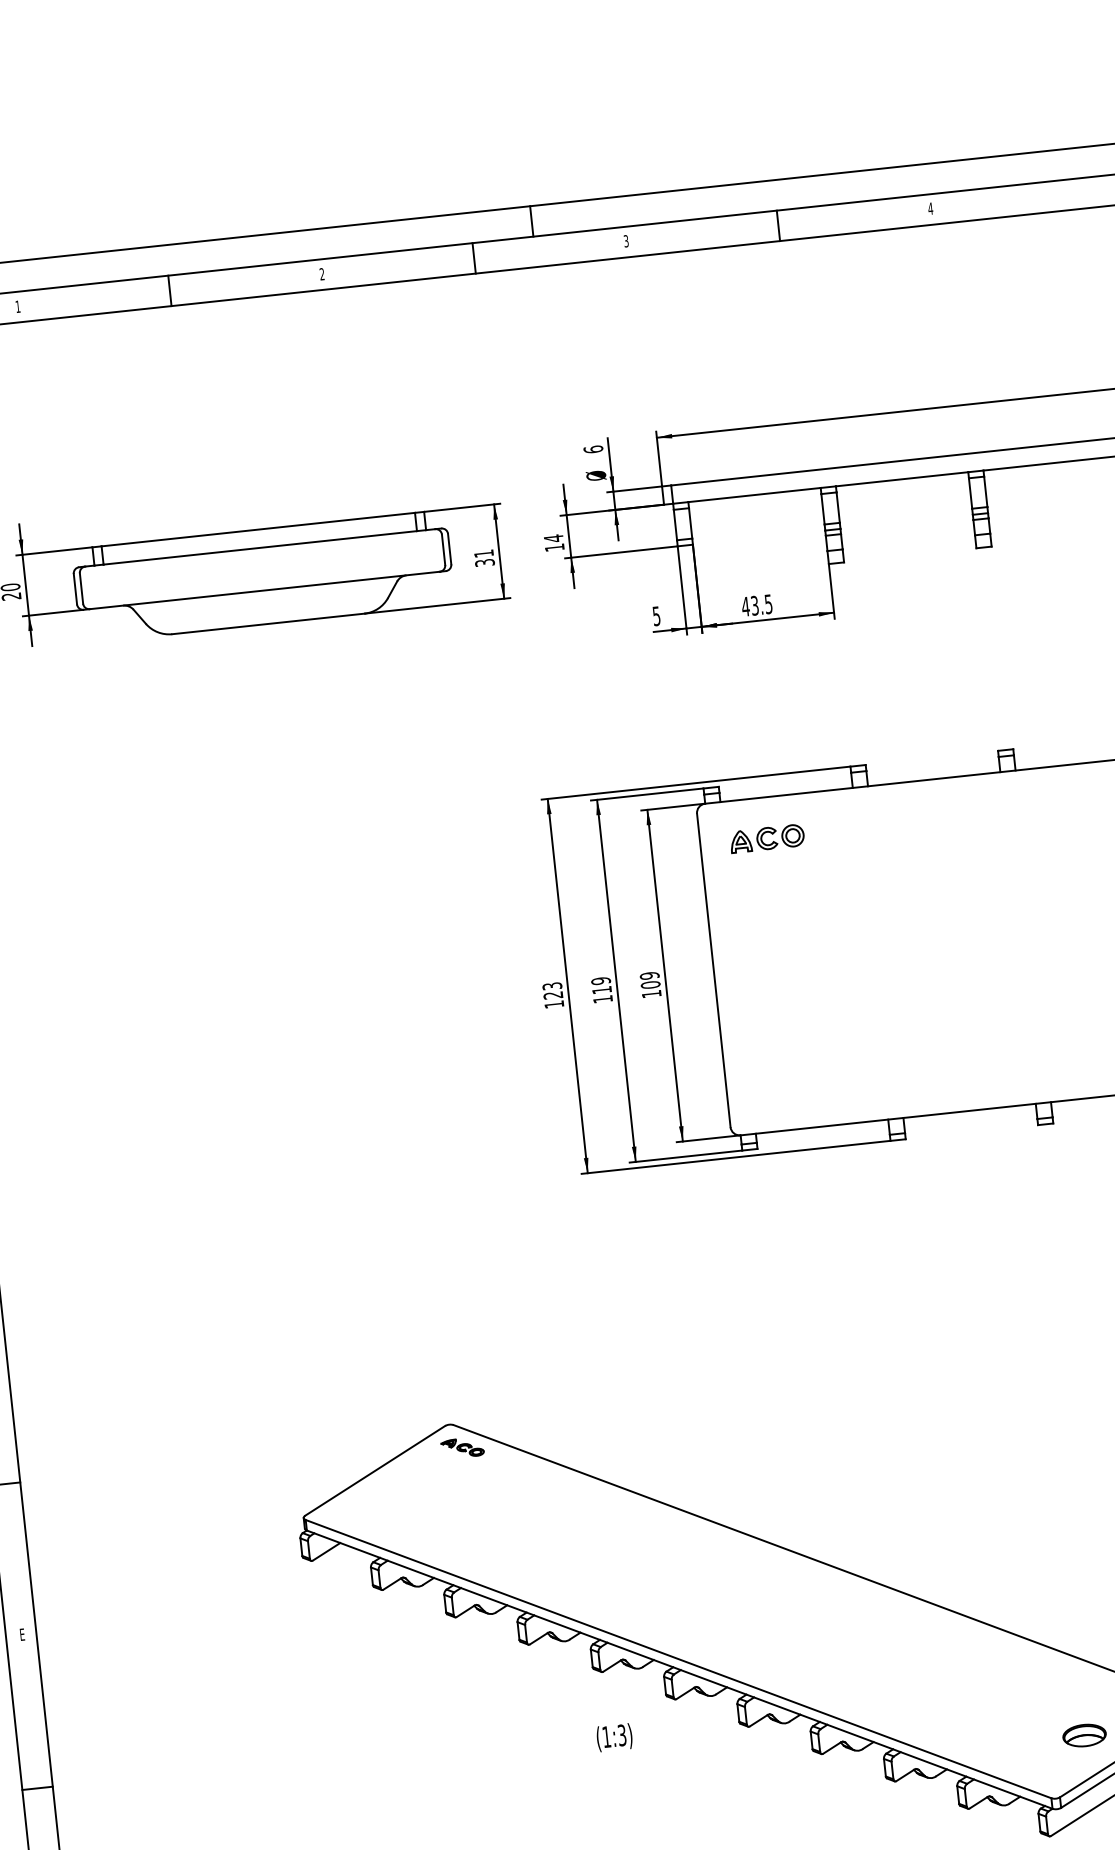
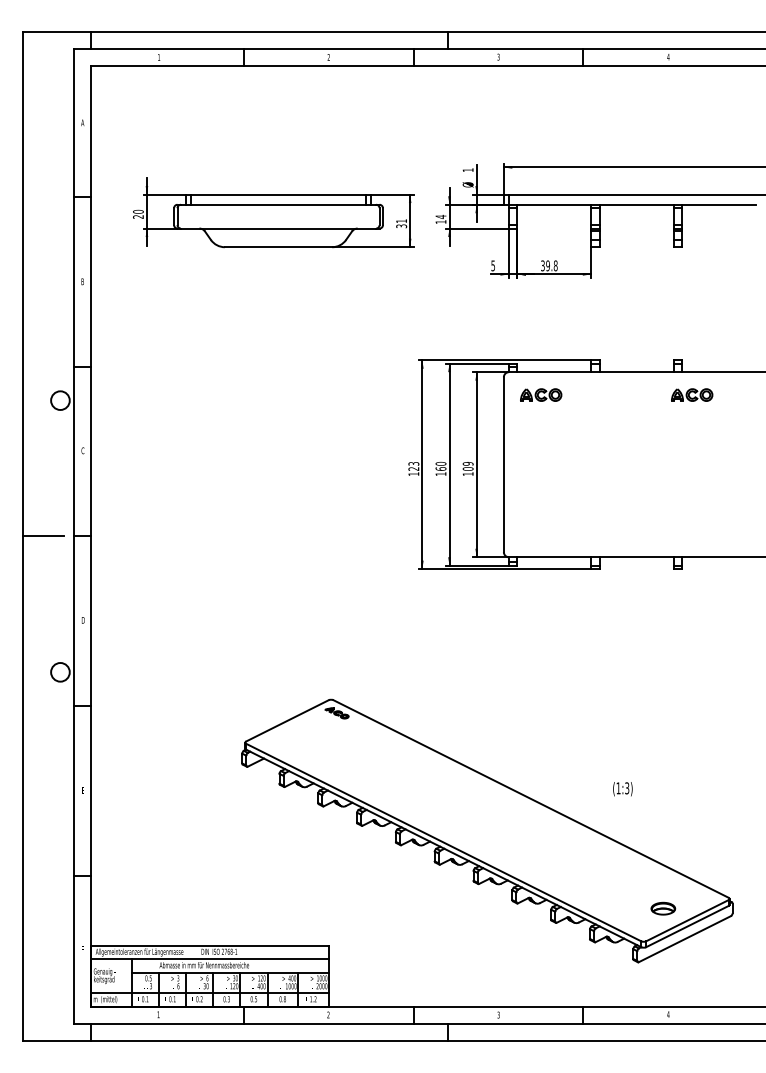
text: (592, 450) -> (467, 170), 6 -> 1
text: (755, 604) -> (548, 265), 43.5 -> 39.8
part: (1038, 808) -> (692, 394), added
text: (600, 985) -> (440, 466), 119 -> 160
text: (613, 1738) -> (622, 789), moved

